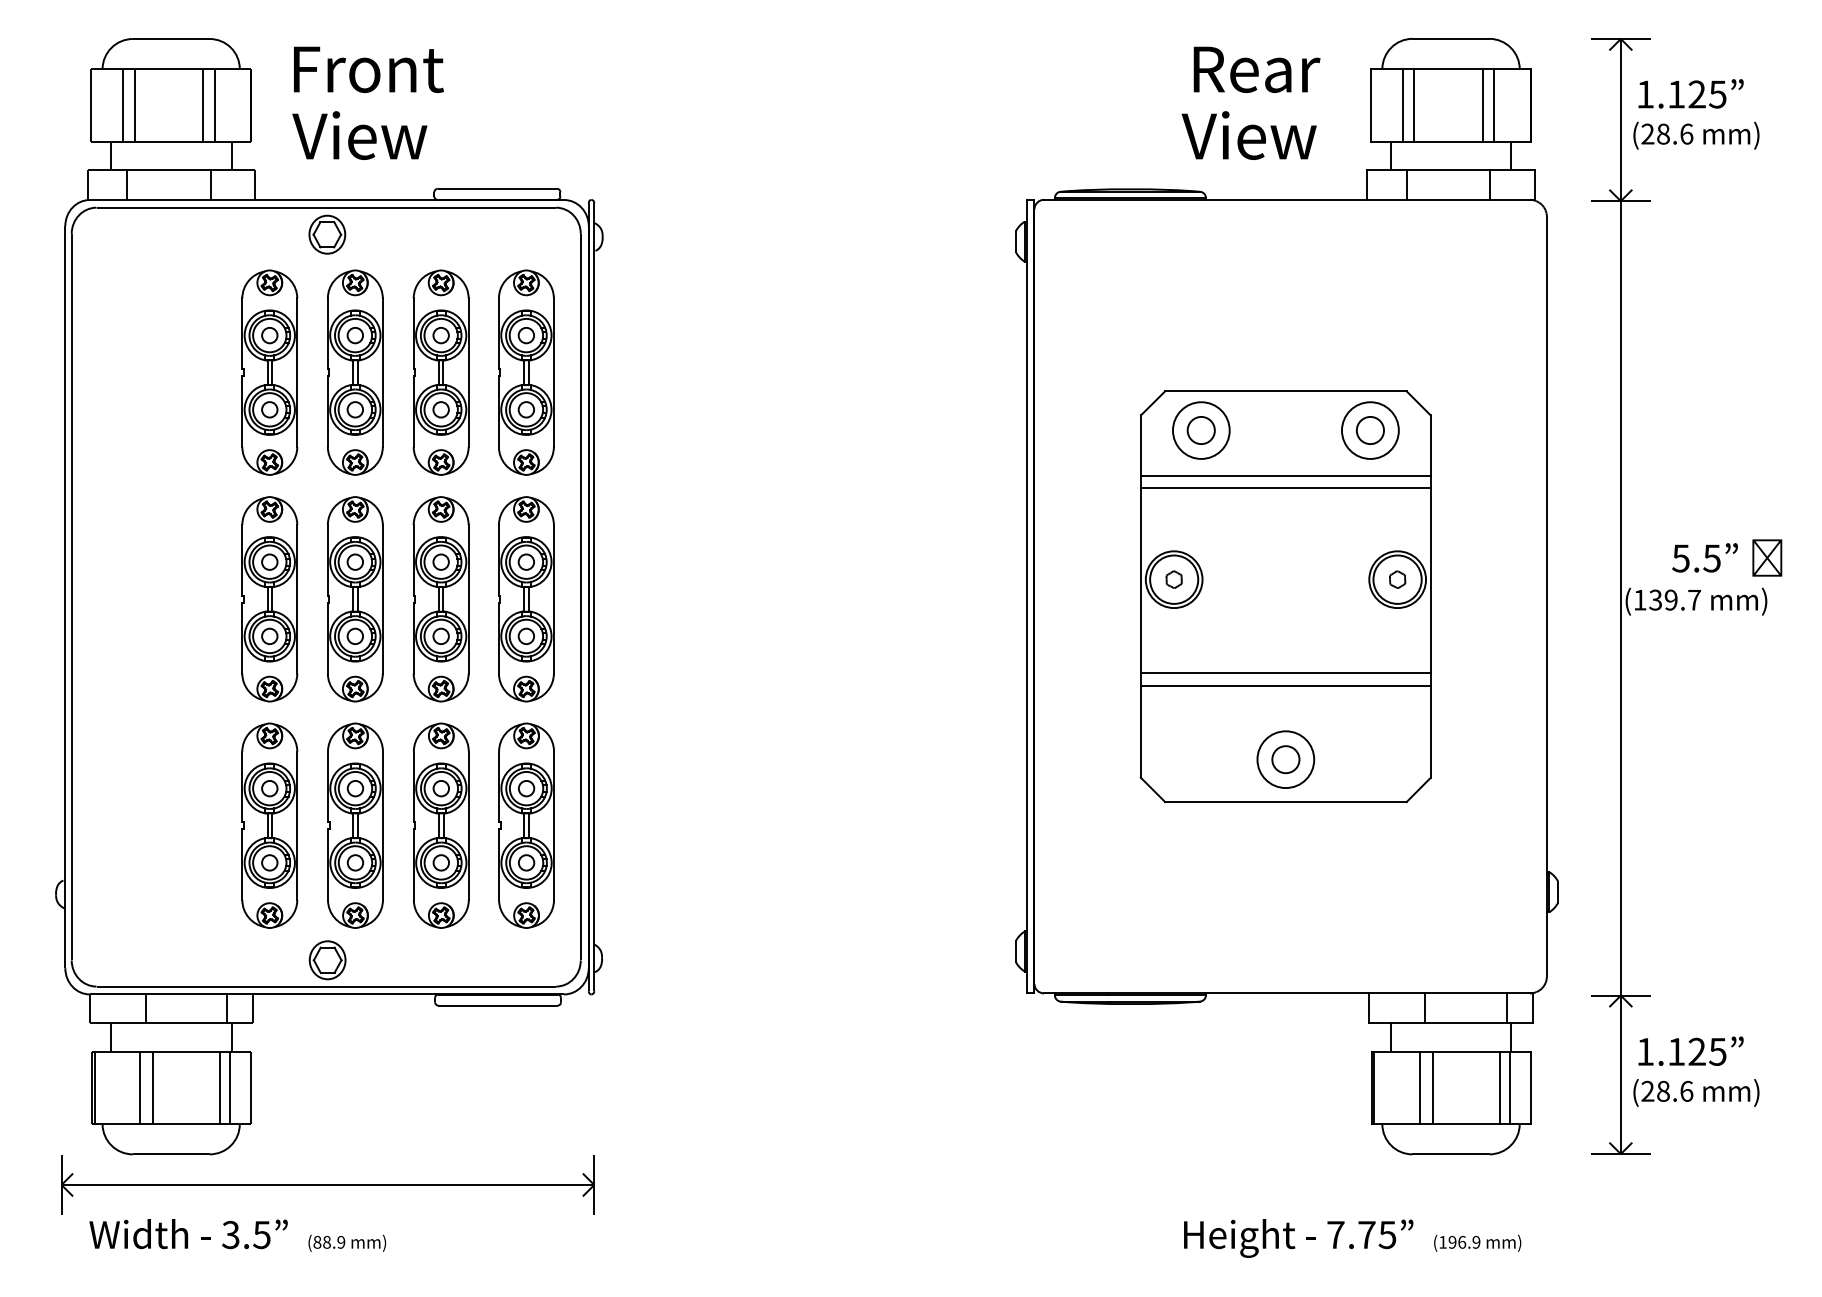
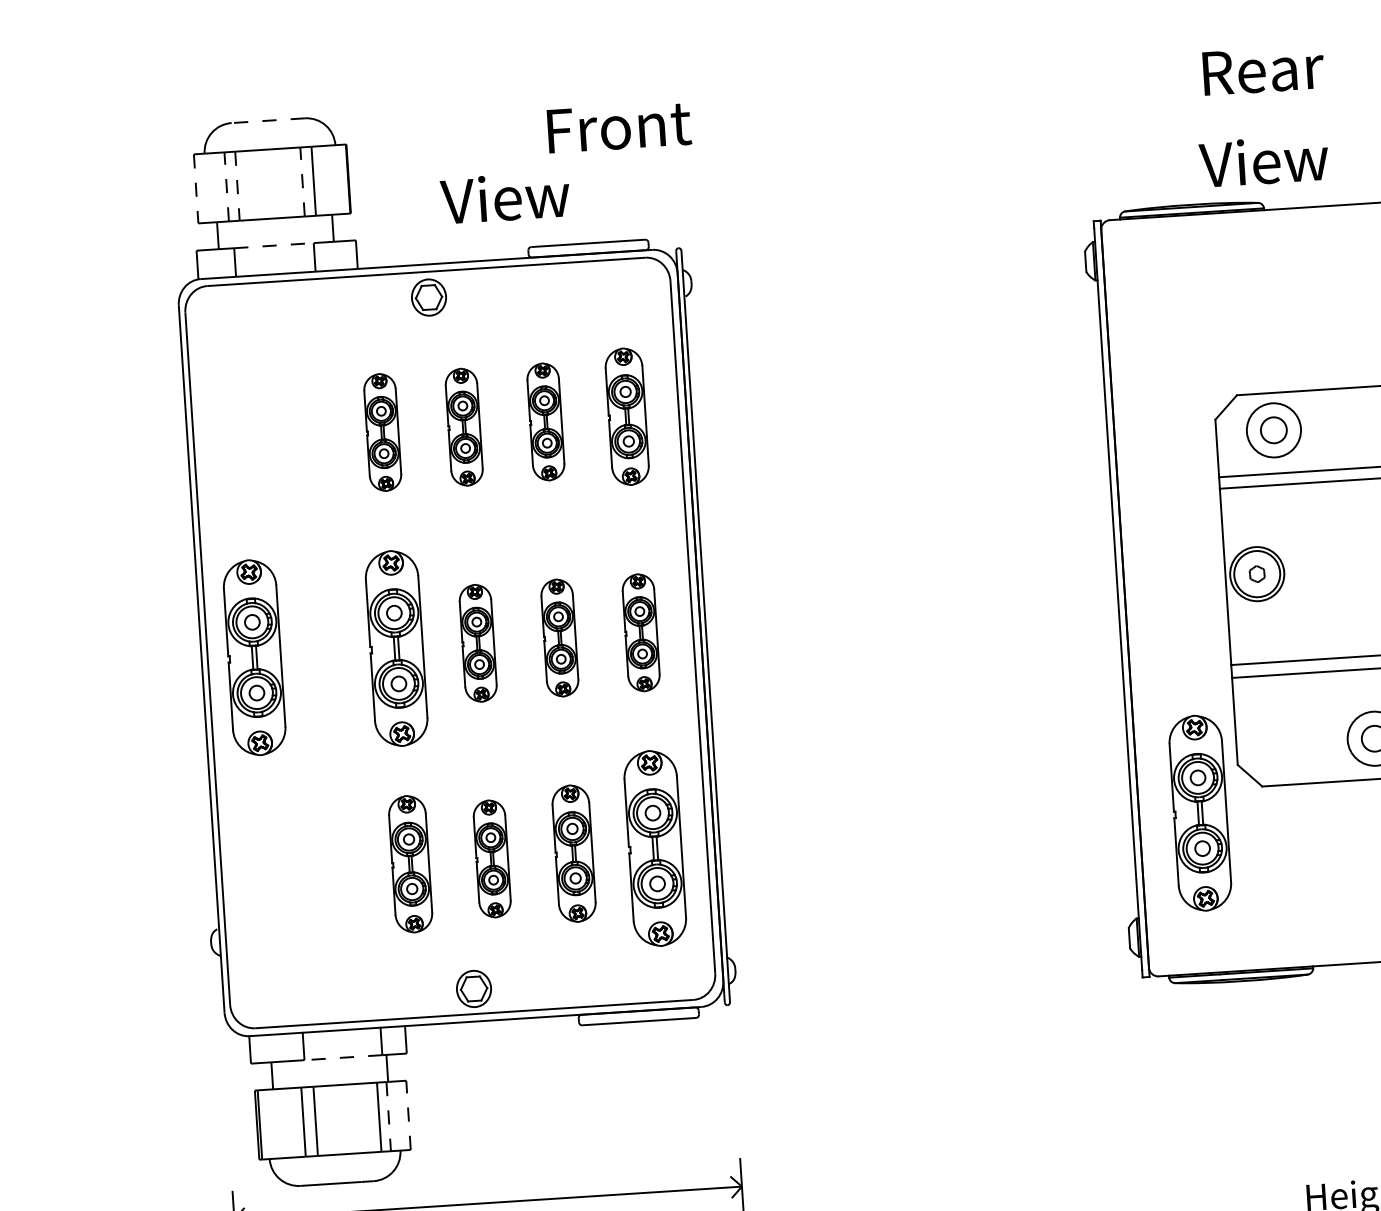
line: (170, 39) -> (267, 121), solid -> dashed
text: (368, 69) -> (619, 127), moved
text: (1256, 69) -> (1263, 70), moved
line: (123, 104) -> (226, 186), solid -> dashed
line: (202, 104) -> (302, 181), solid -> dashed
line: (91, 105) -> (196, 188), solid -> dashed
line: (134, 105) -> (237, 186), solid -> dashed
text: (359, 135) -> (505, 197), moved
text: (1248, 135) -> (1263, 161), moved
line: (168, 169) -> (273, 245), solid -> dashed
part: (269, 372) -> (382, 432), size x0.6
part: (355, 372) -> (464, 427), size x0.6
part: (440, 372) -> (545, 421), size x0.6
part: (526, 372) -> (627, 416), size x0.7
part: (120, 599) -> (254, 657), added
part: (355, 599) -> (478, 643), size x0.6
part: (440, 599) -> (559, 638), size x0.6
part: (526, 599) -> (641, 632), size x0.6
part: (269, 825) -> (410, 864), size x0.7
part: (355, 825) -> (492, 858), size x0.6
part: (441, 825) -> (574, 853), size x0.7
part: (1098, 825) -> (1200, 813), added
line: (186, 1023) -> (343, 1057), solid -> dashed
line: (250, 1087) -> (408, 1114), solid -> dashed
line: (229, 1088) -> (388, 1117), solid -> dashed

